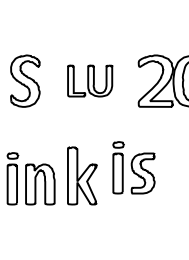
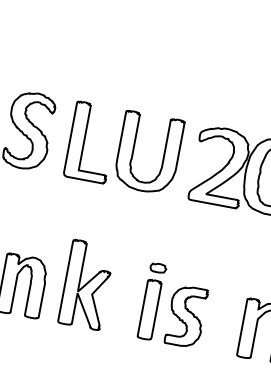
part: (89, 80) -> (123, 147), size x1.67
part: (133, 167) -> (173, 305), moved

